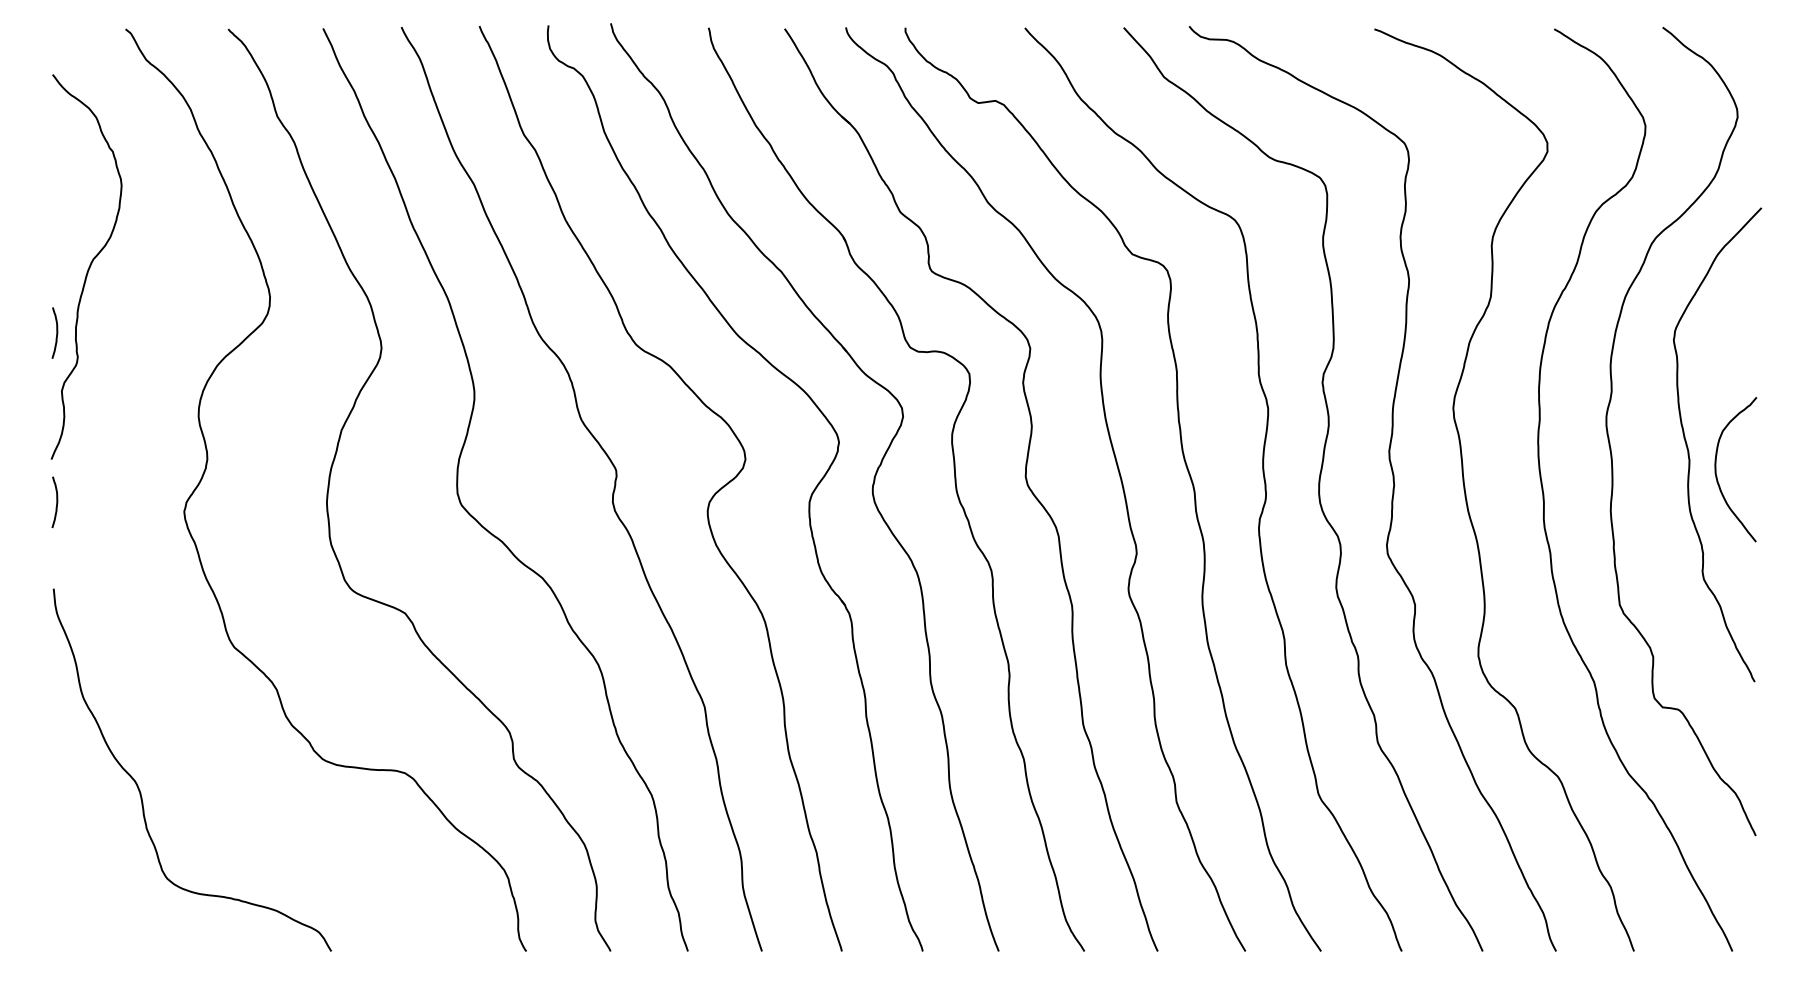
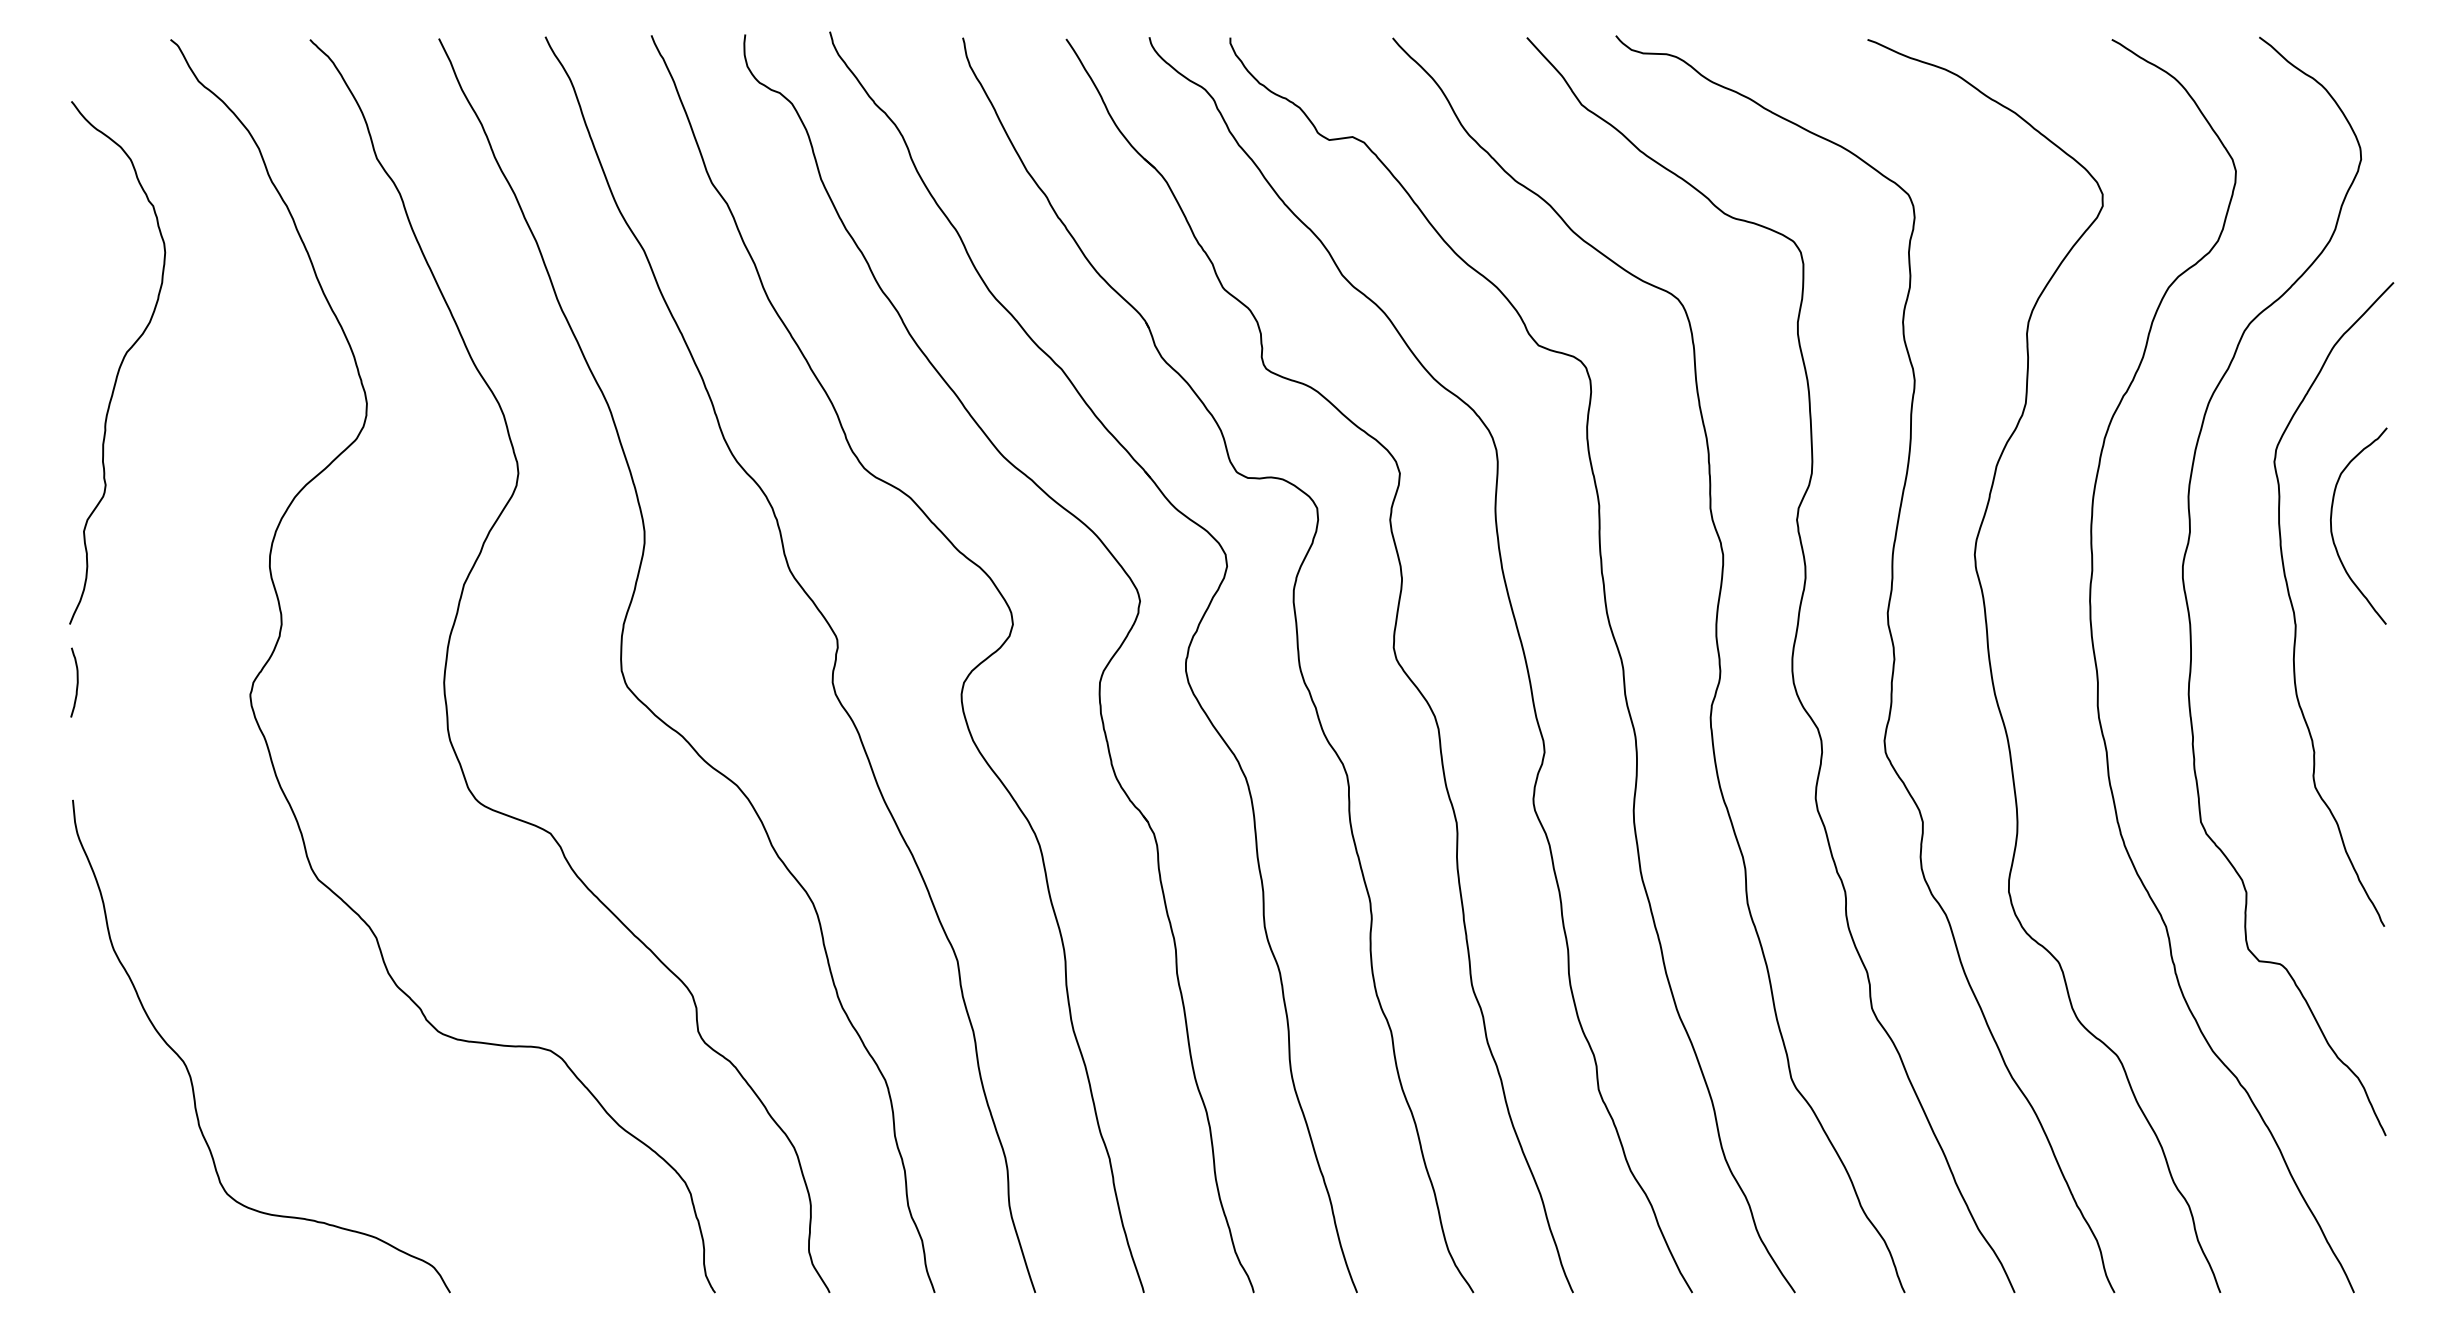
curve: (56, 333) -> (76, 452), removed
curve: (1716, 471) -> (2332, 528), moved

